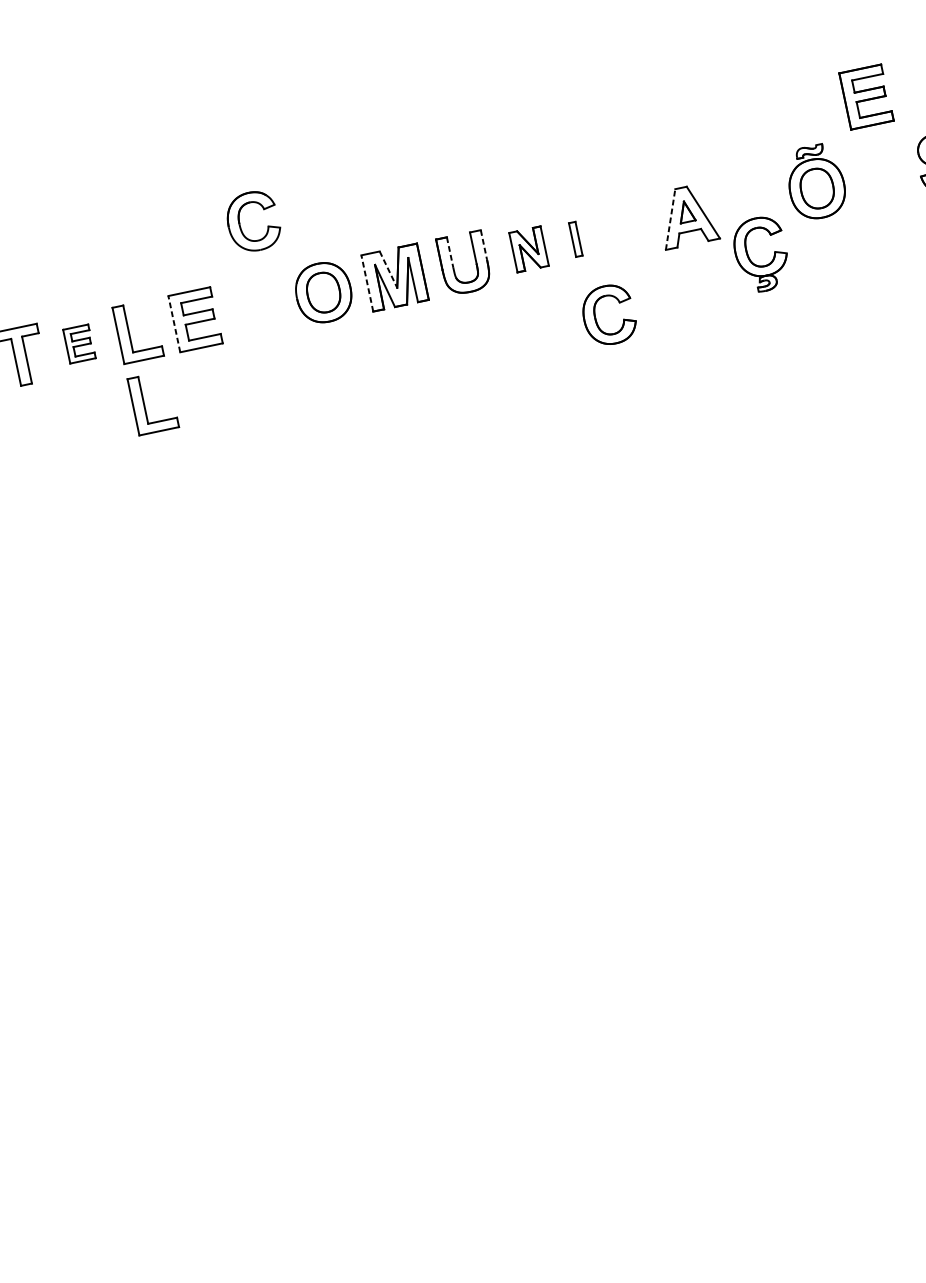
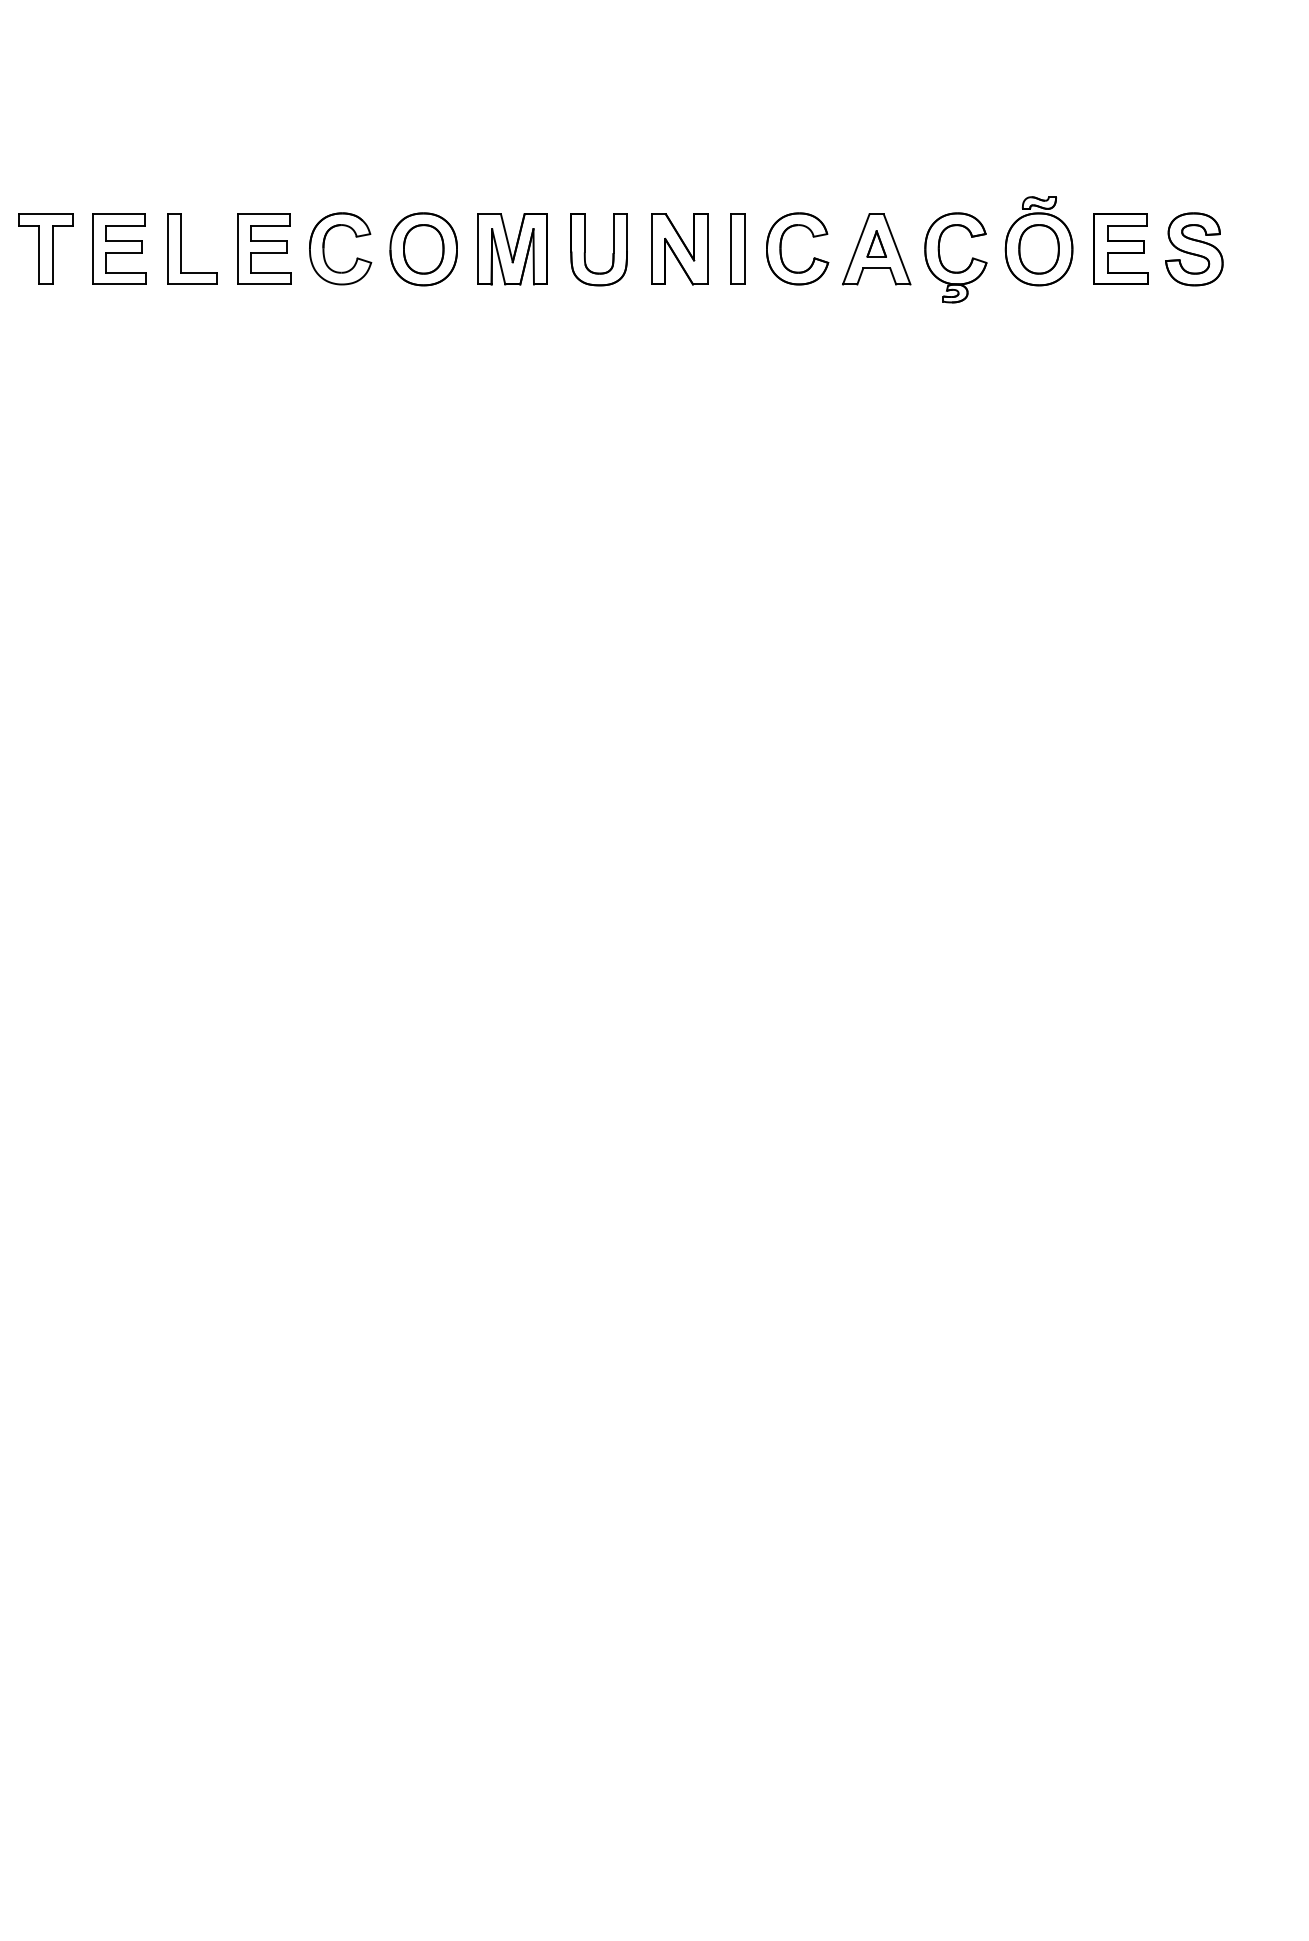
part: (865, 96) -> (1120, 248), moved
line: (670, 219) -> (856, 249), dashed -> solid
part: (240, 224) -> (324, 248), moved
part: (575, 238) -> (737, 248), size x1.67
line: (484, 245) -> (627, 233), dashed -> solid
part: (528, 249) -> (679, 249), size x1.43
line: (449, 252) -> (584, 233), dashed -> solid
part: (752, 261) -> (943, 264), moved
line: (388, 269) -> (506, 238), dashed -> solid
line: (367, 282) -> (478, 248), dashed -> solid
part: (595, 317) -> (781, 248), moved
line: (174, 323) -> (237, 248), dashed -> solid
part: (79, 343) -> (119, 248), size x1.67
part: (144, 404) -> (181, 337), removed

